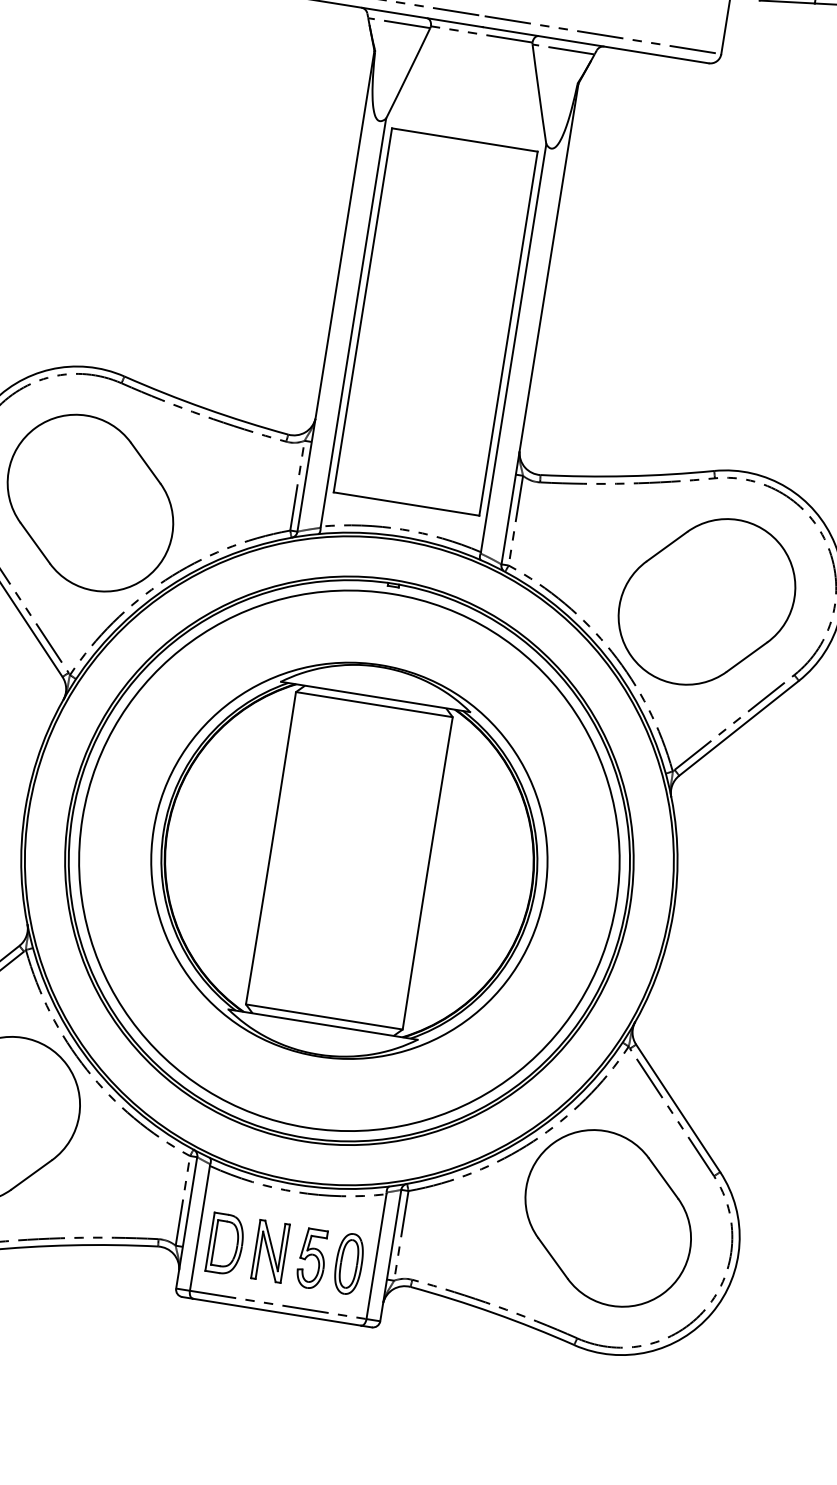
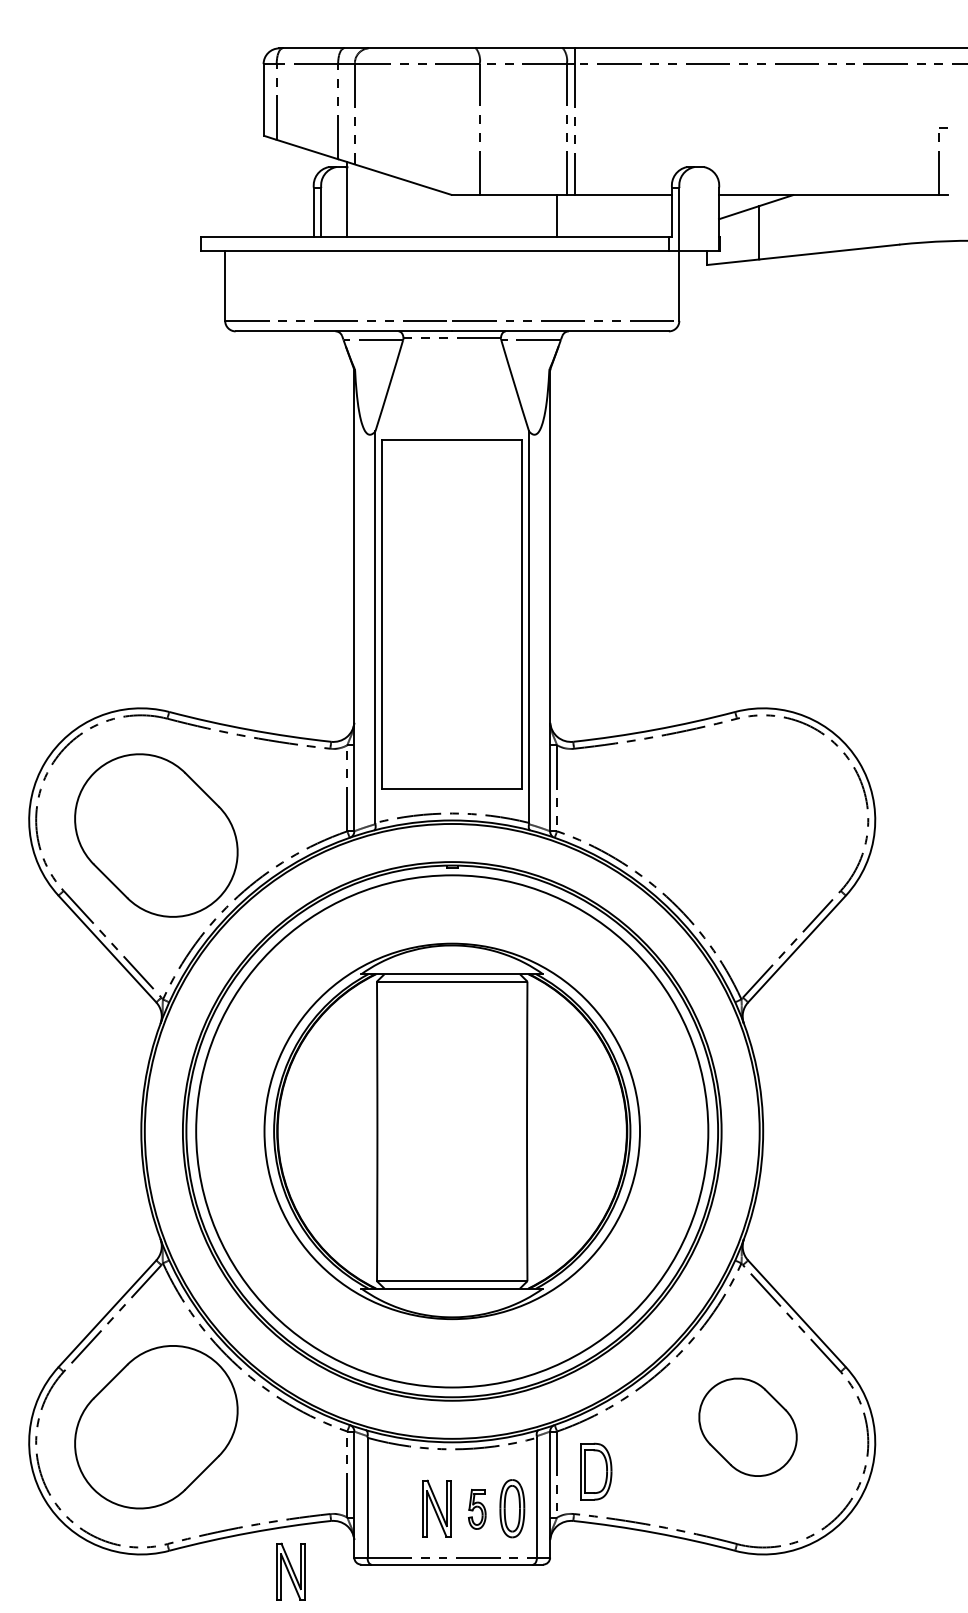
part: (706, 601) -> (747, 835), removed
part: (607, 1218) -> (747, 1427), size x0.6
part: (226, 1244) -> (596, 1471), moved
part: (312, 1258) -> (477, 1509), size x0.7
part: (107, 1292) -> (290, 1571), added

